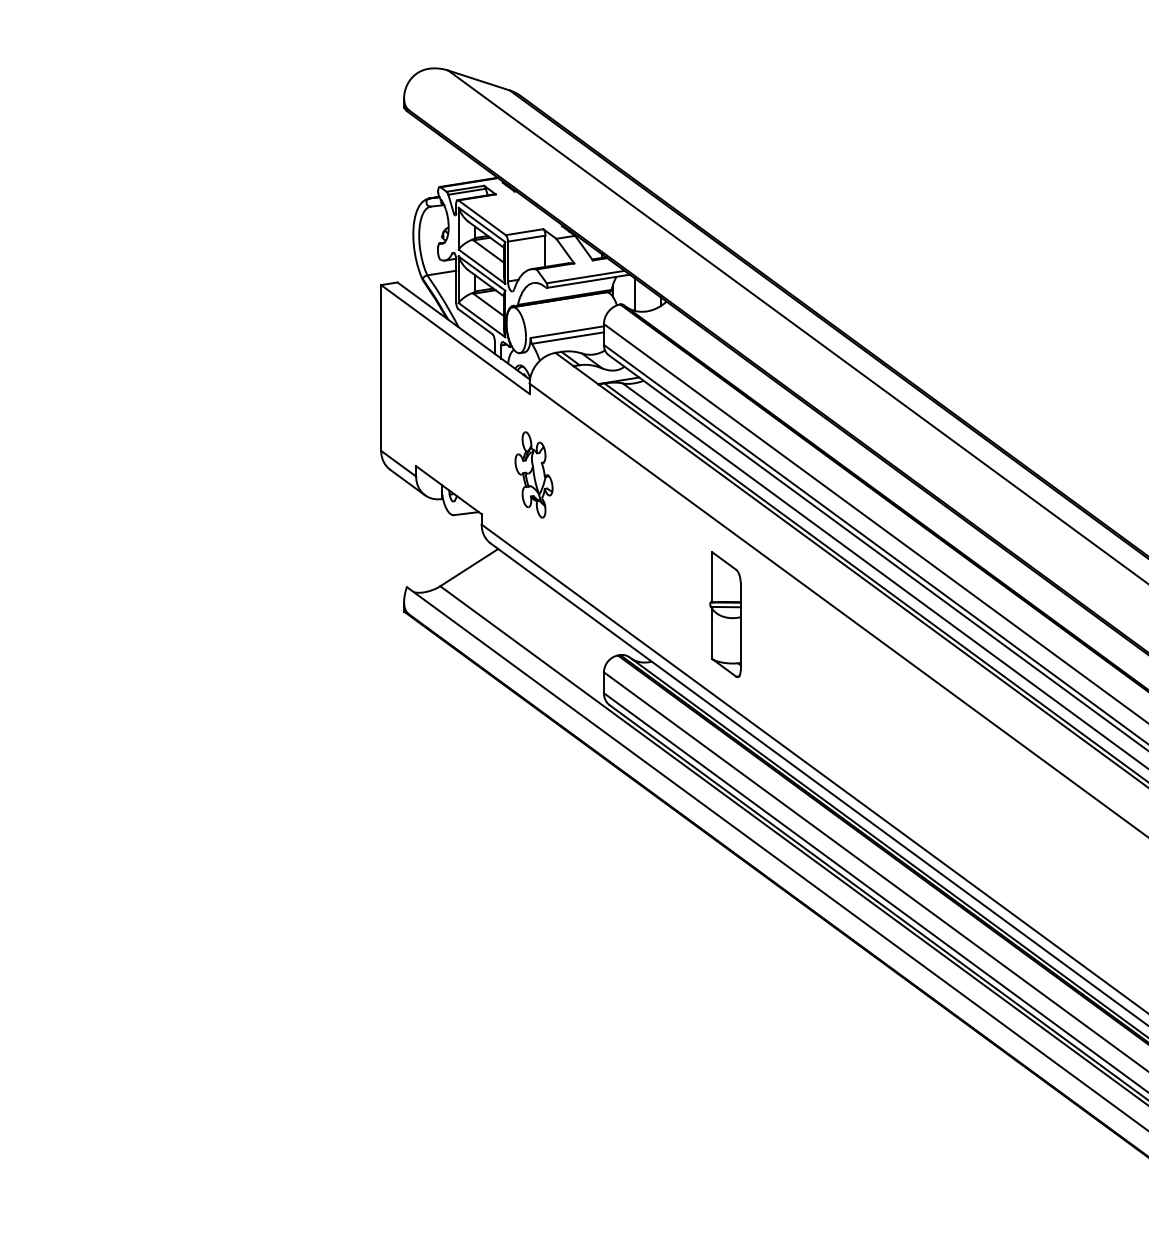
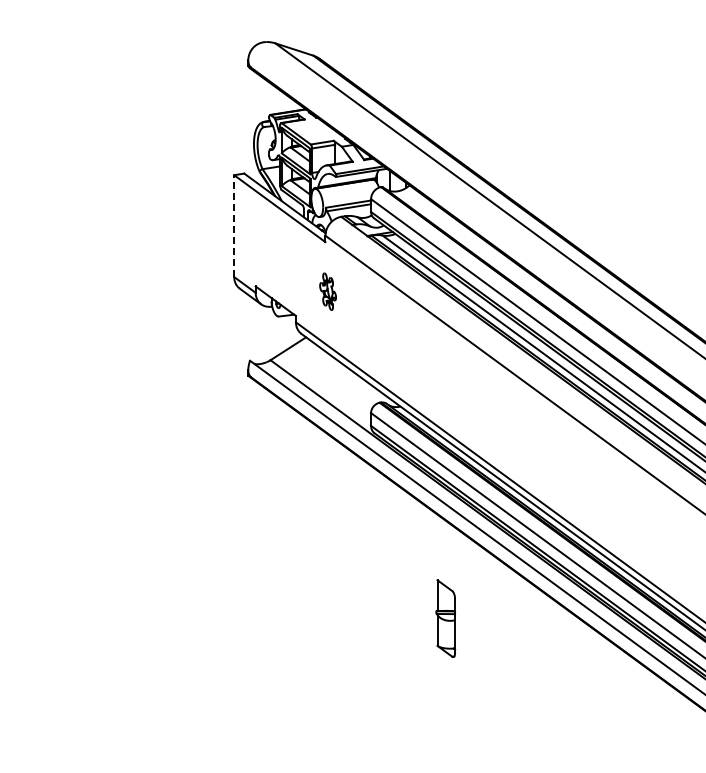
line: (381, 368) -> (234, 226), solid -> dashed
part: (532, 474) -> (327, 291), size x0.7
part: (725, 614) -> (445, 618), moved

